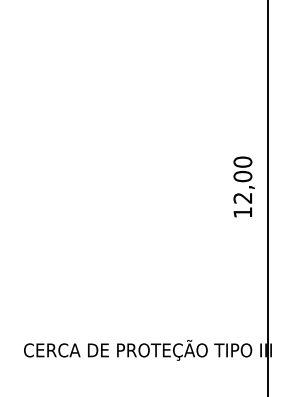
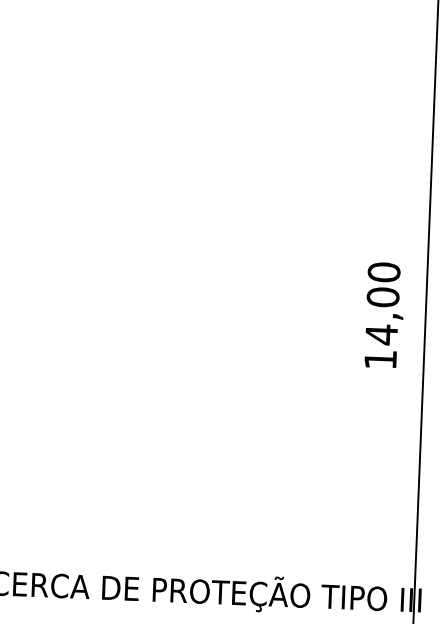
text: (242, 198) -> (380, 335), 12,00 -> 14,00

